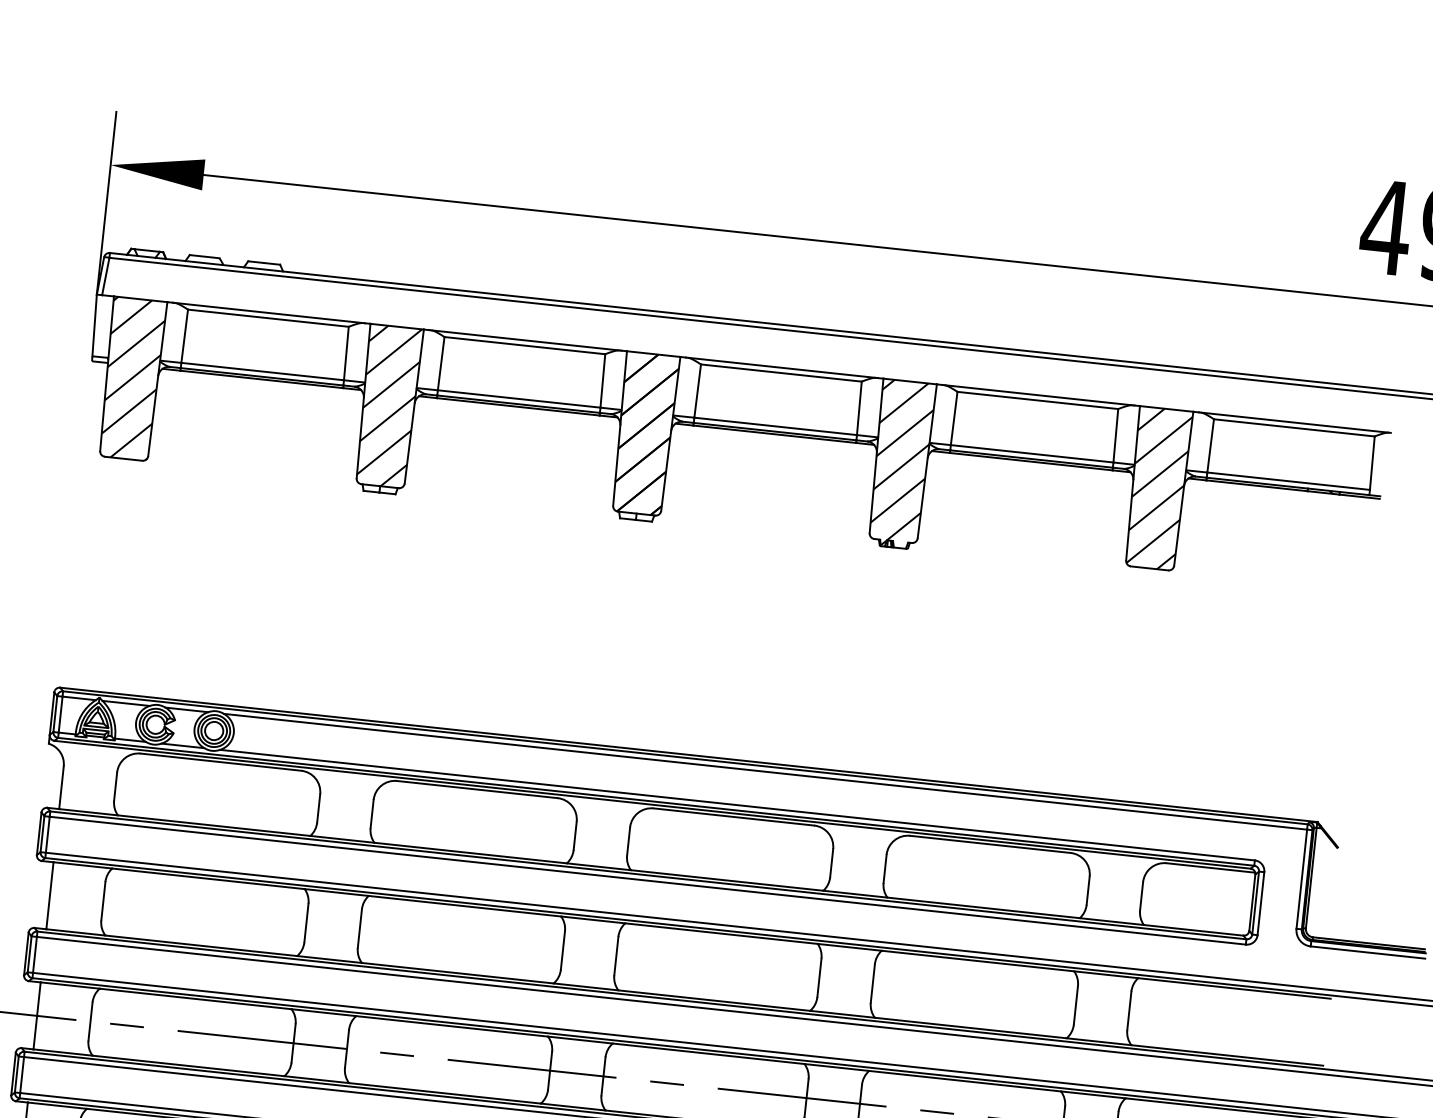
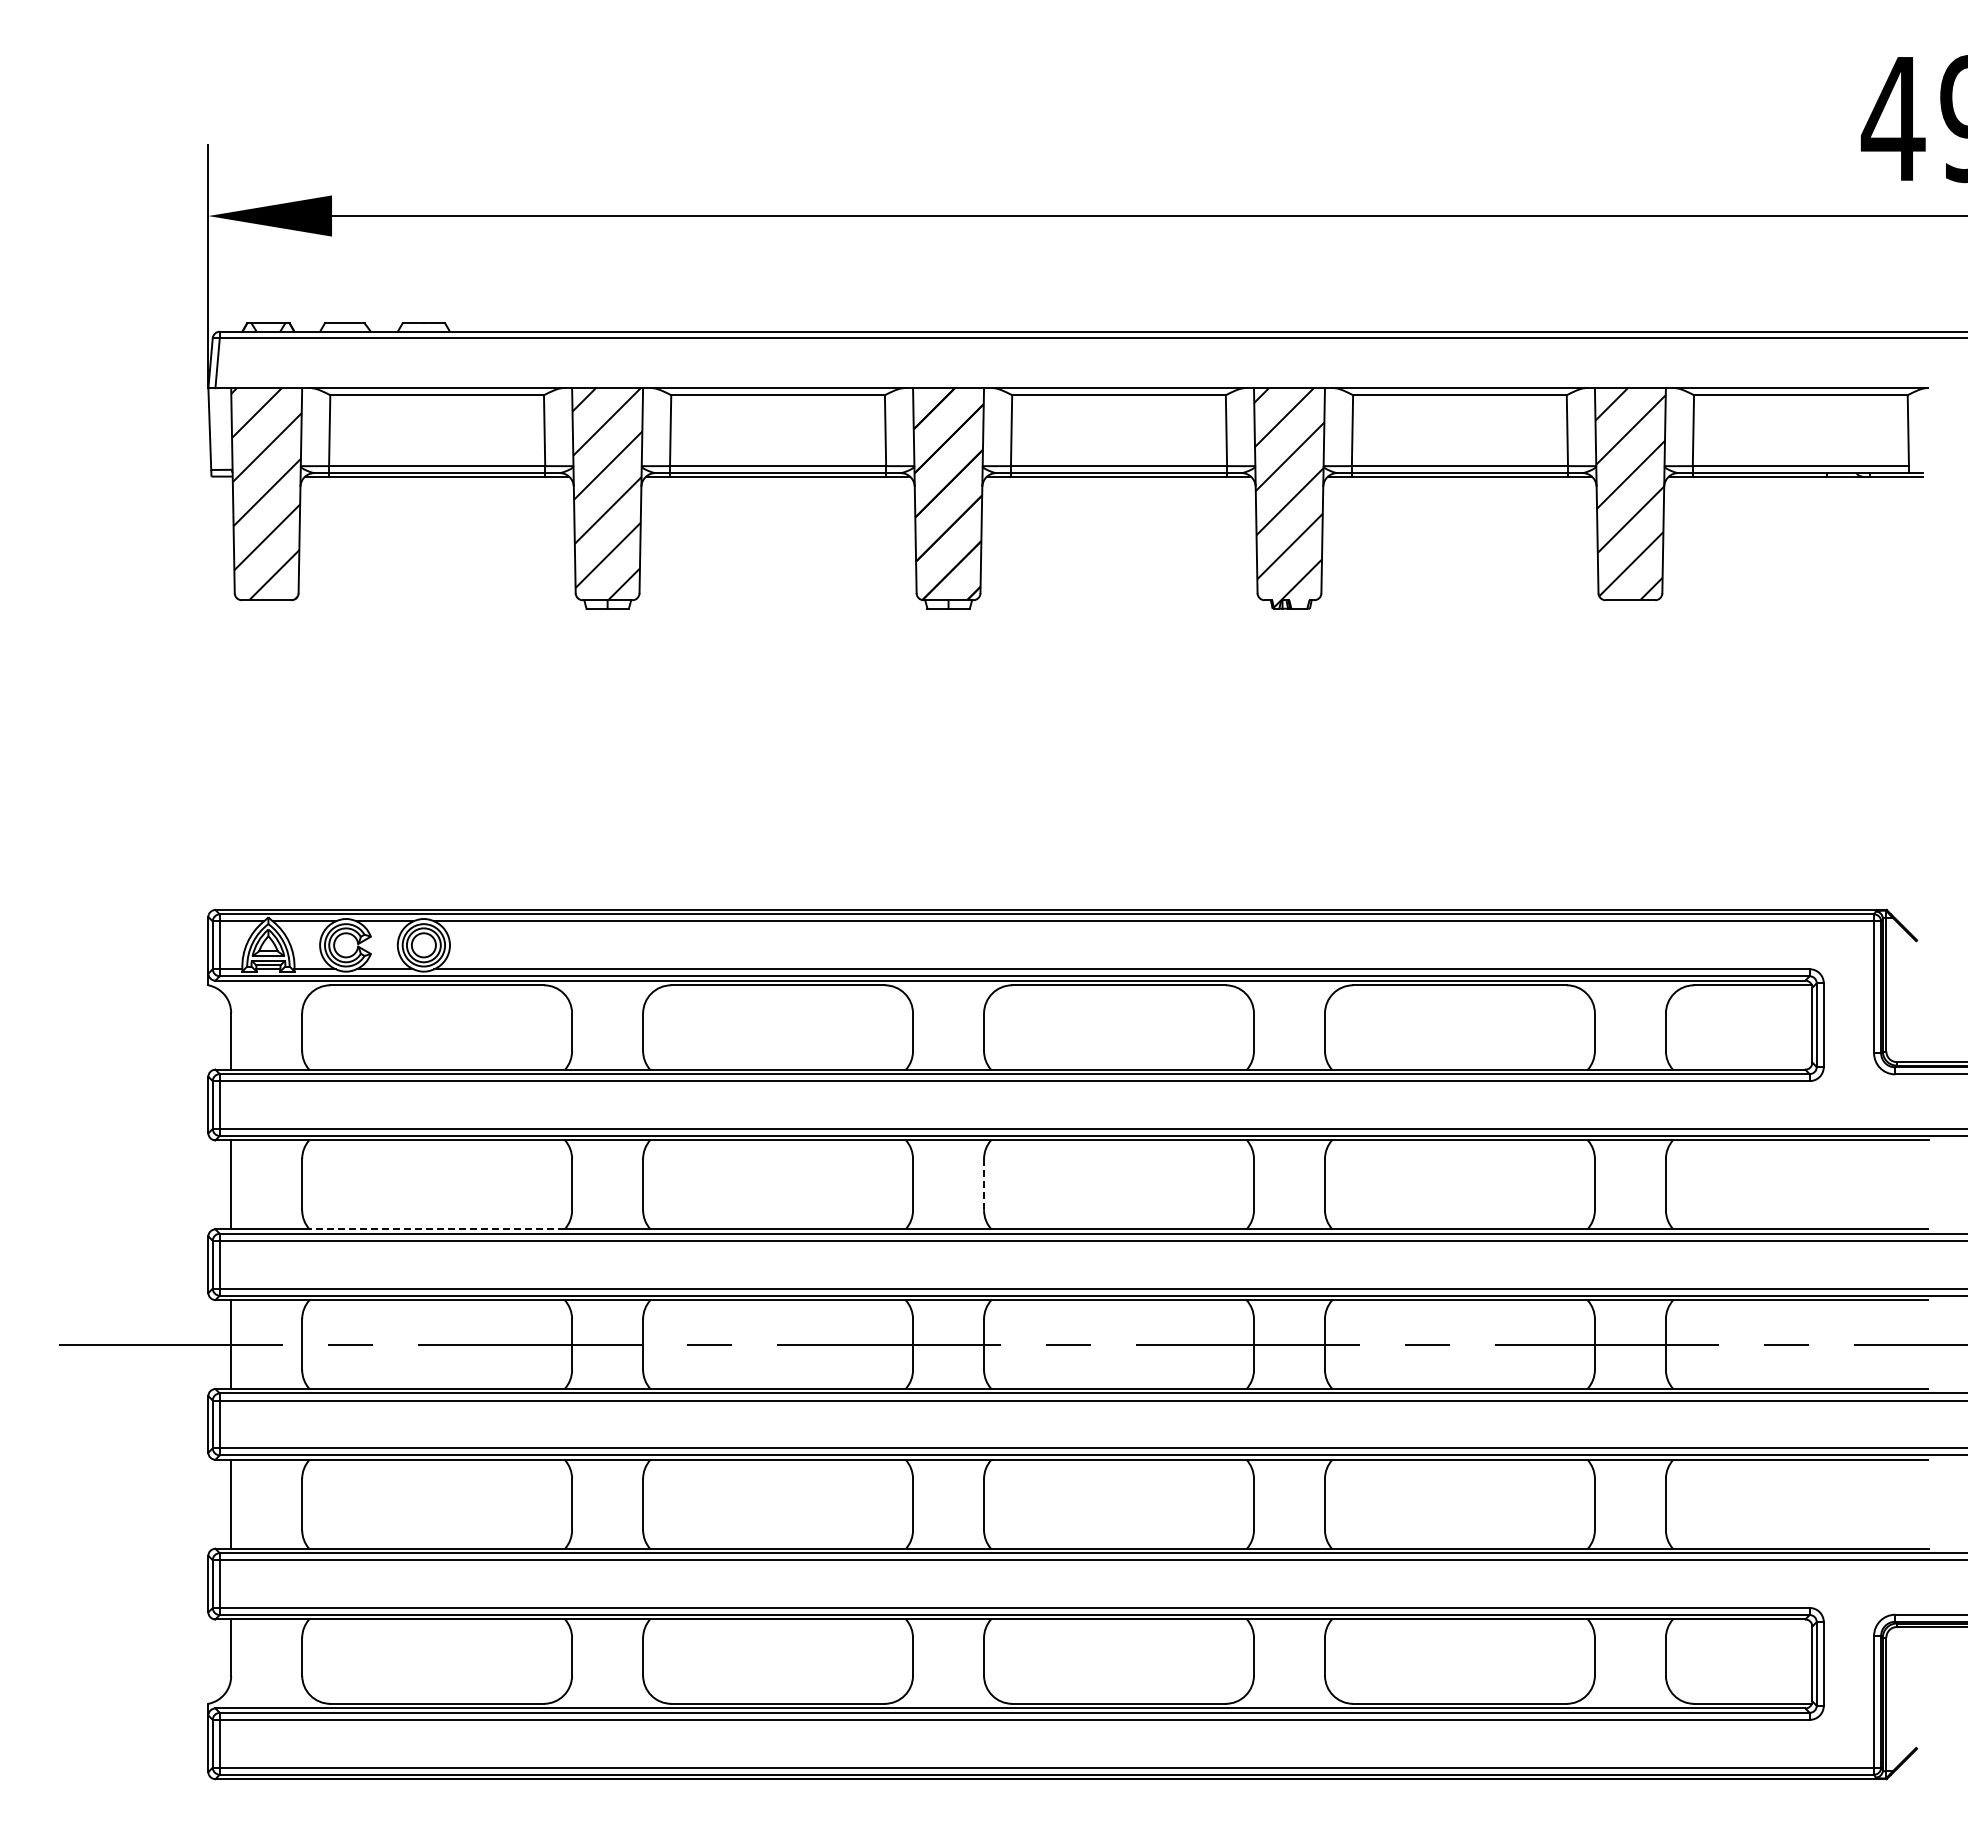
line: (201, 945) -> (437, 1229), solid -> dashed
line: (616, 956) -> (984, 1184), solid -> dashed

